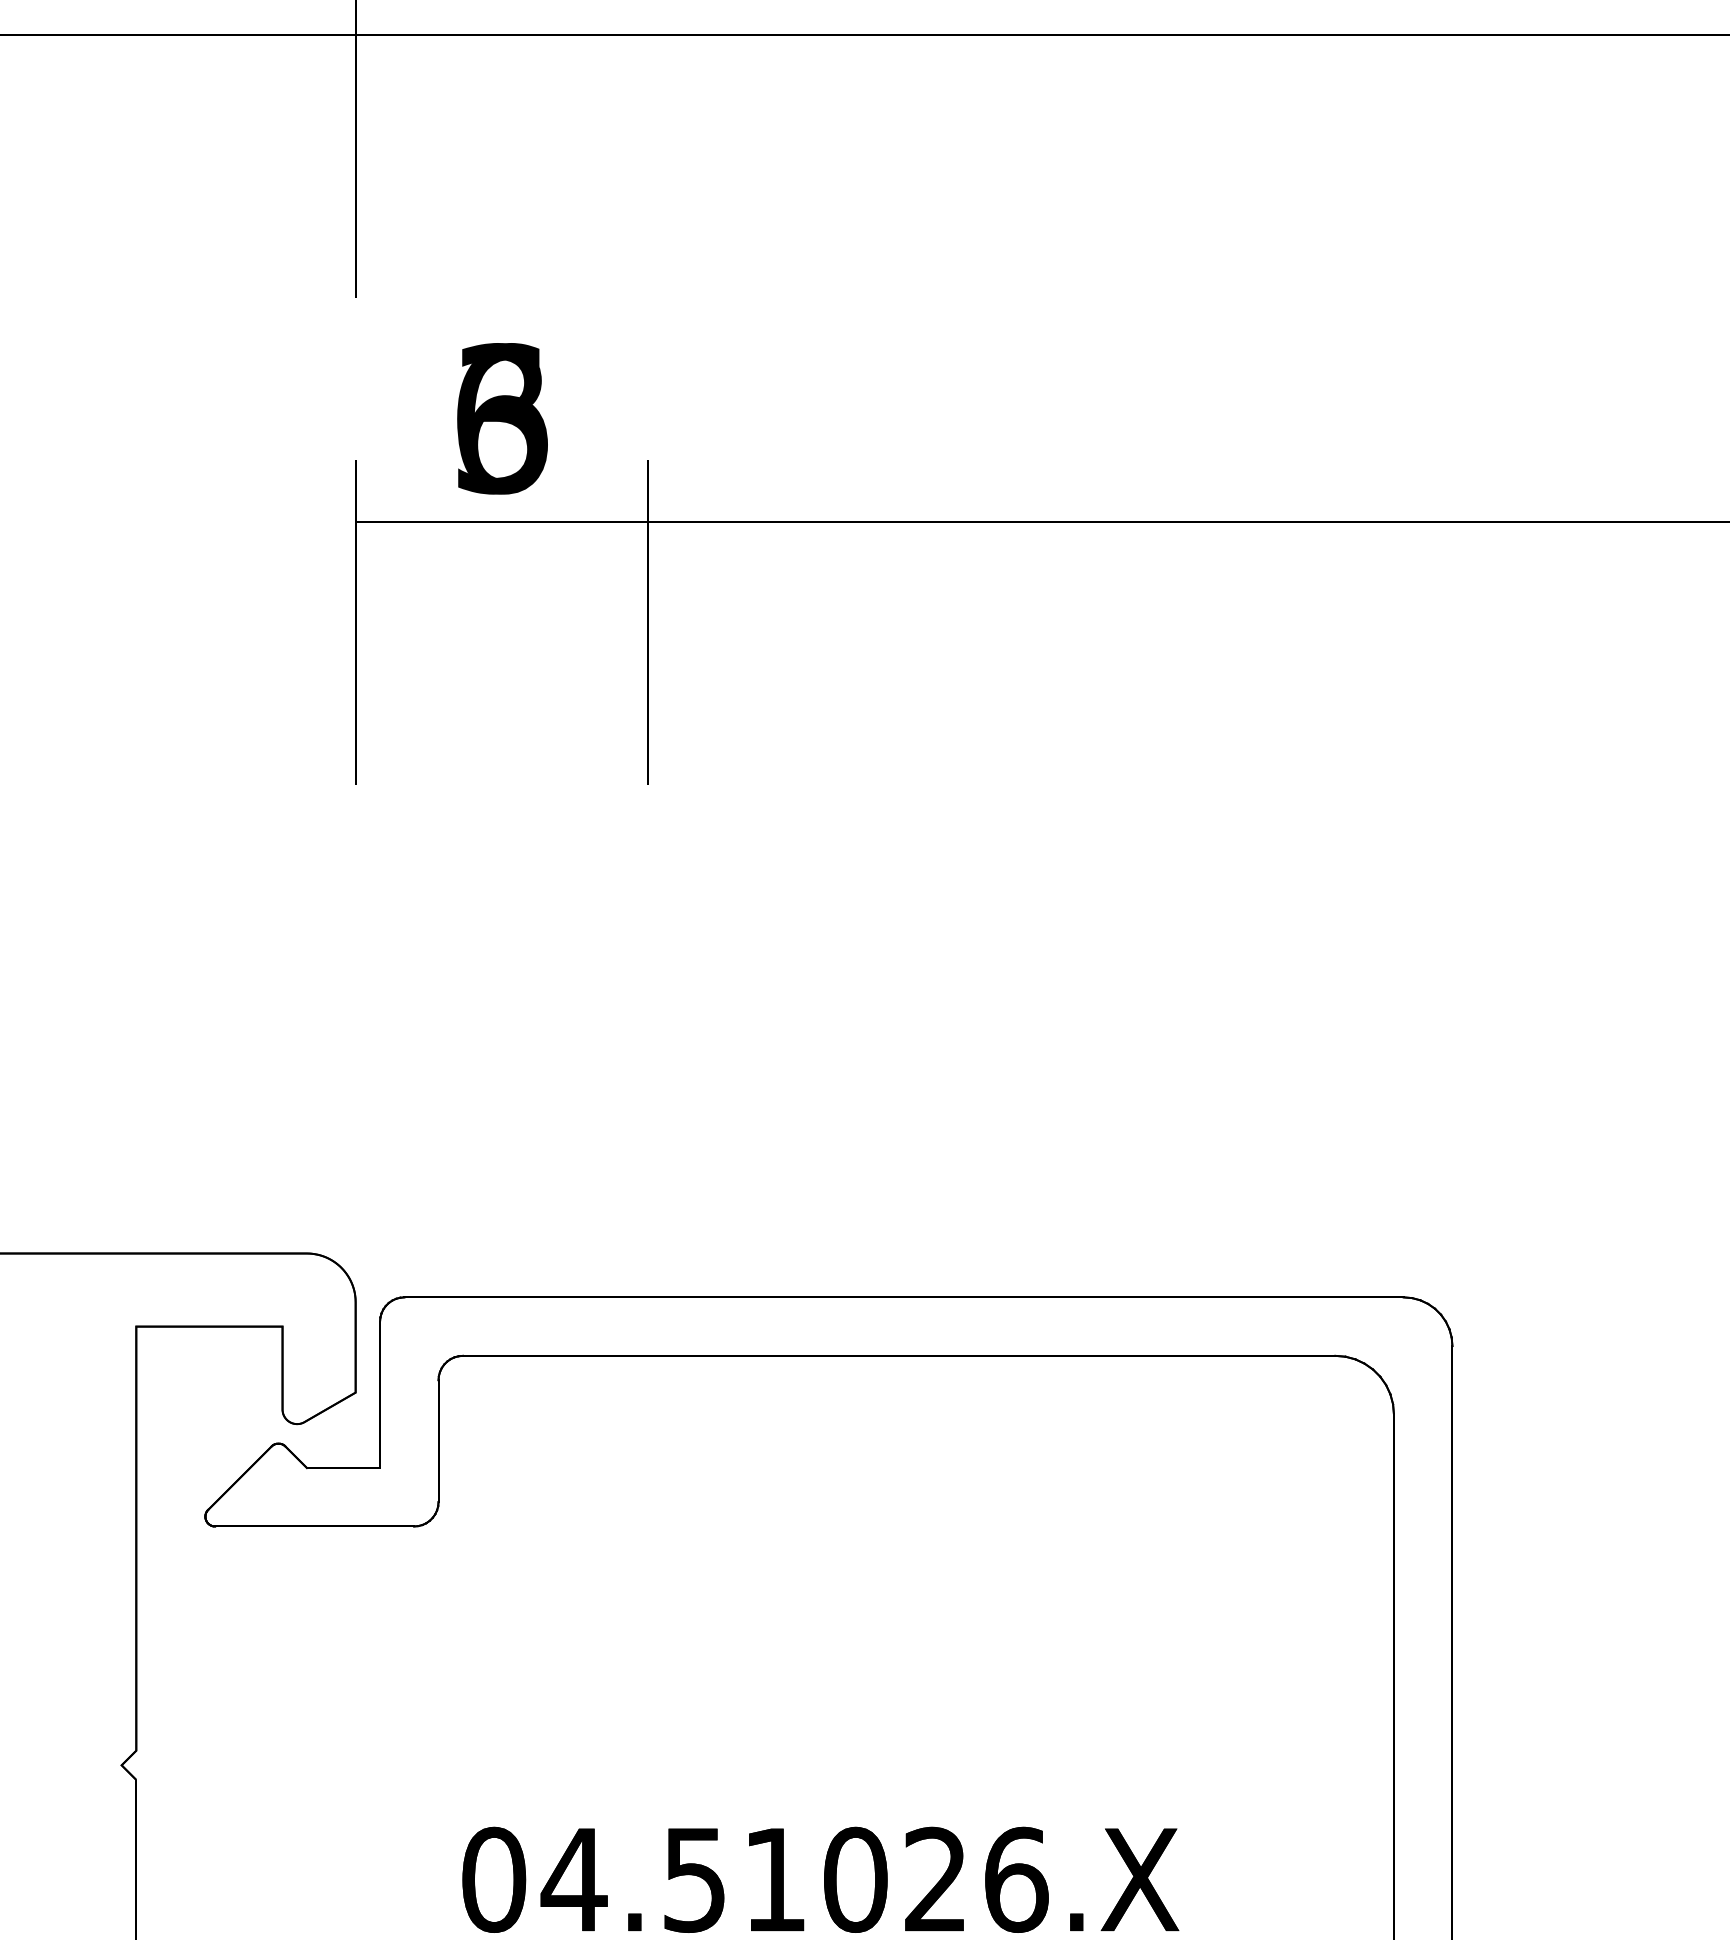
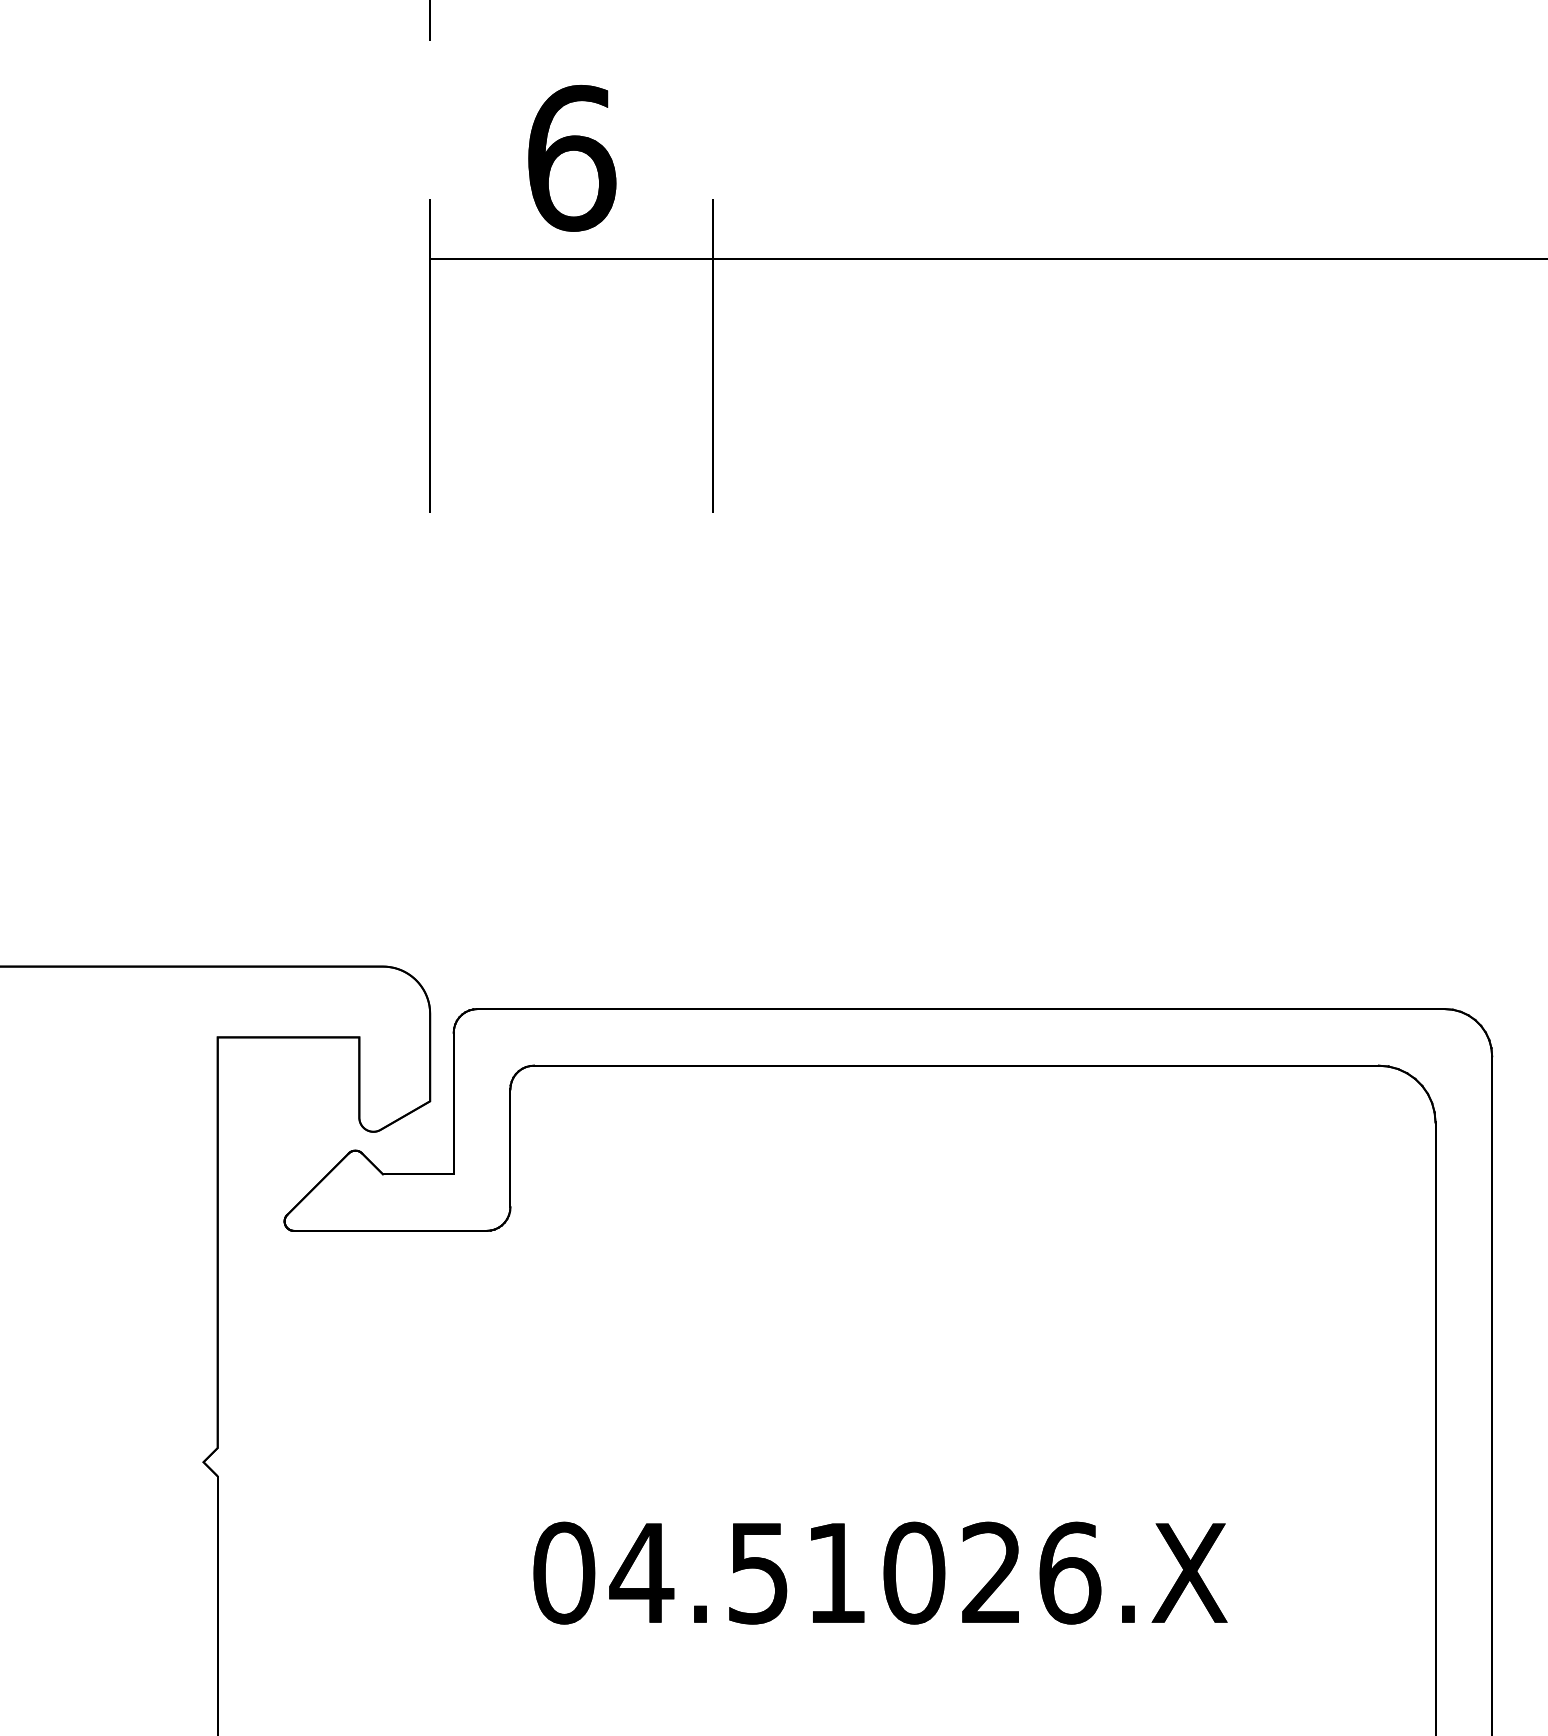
text: (502, 418) -> (572, 158), 3 -> 6

